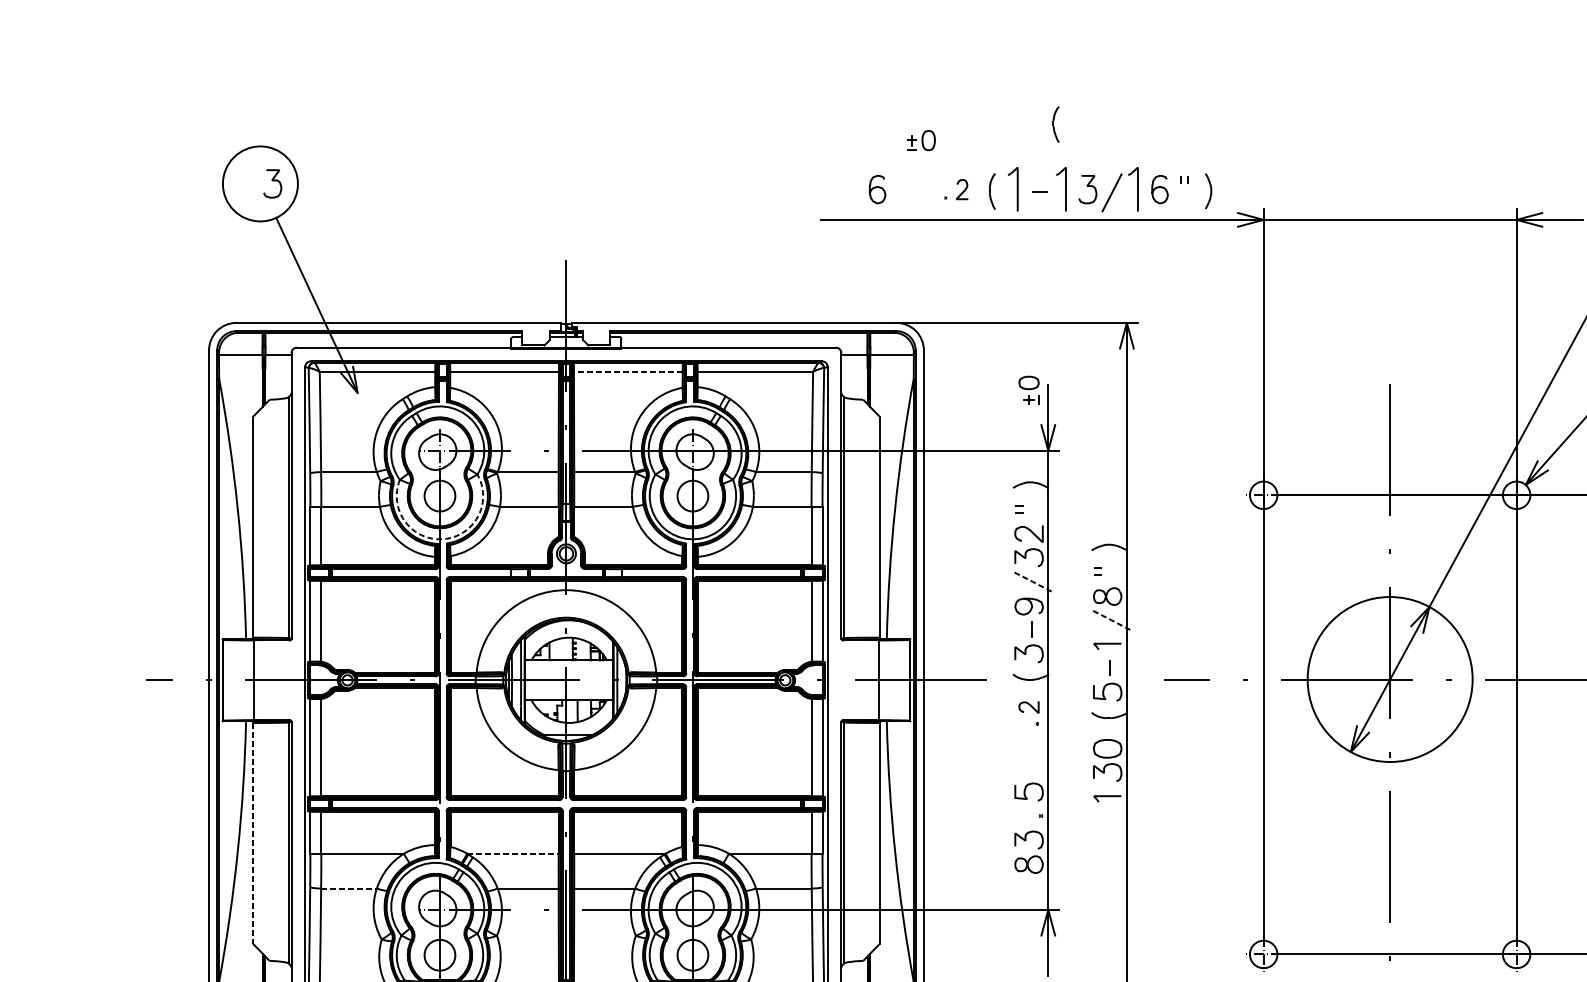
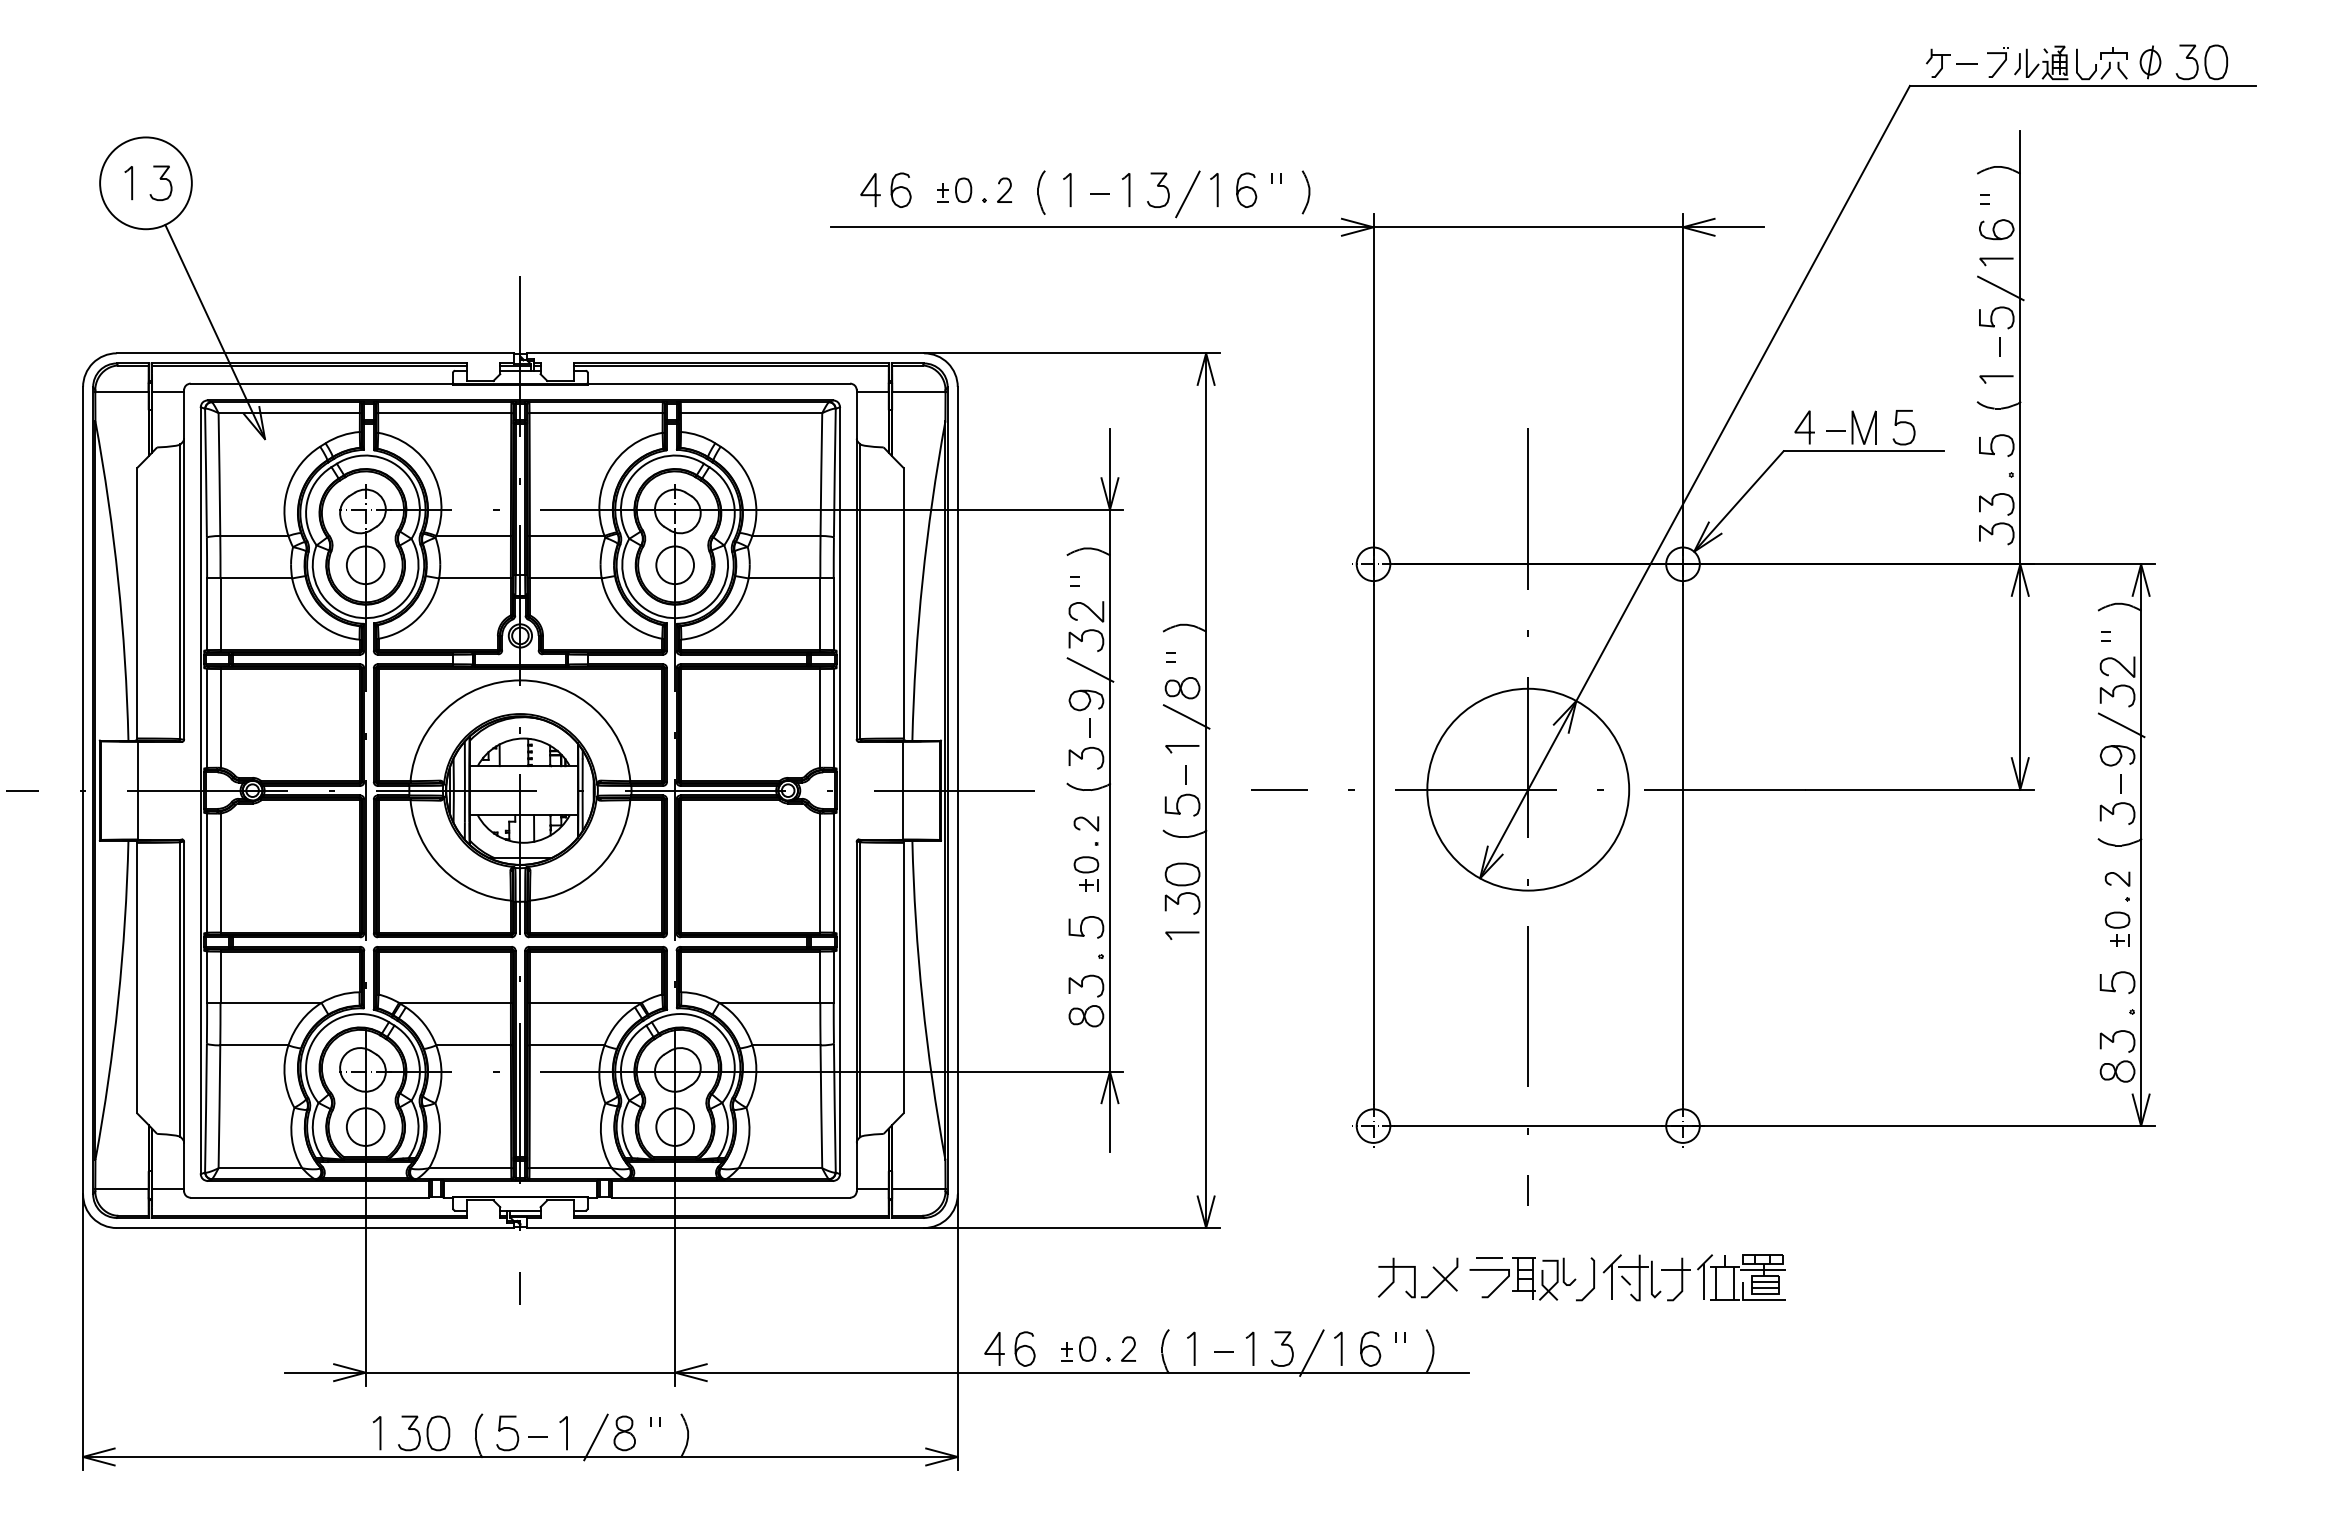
part: (1056, 124) -> (1119, 110), removed
part: (921, 139) -> (954, 189), moved
part: (246, 184) -> (128, 183), added
line: (855, 189) -> (874, 190), added
part: (1013, 189) -> (1067, 190), size x0.62
part: (1060, 189) -> (1125, 190), size x0.62
part: (1133, 189) -> (1214, 190), size x0.62
line: (628, 372) -> (596, 413), dashed -> solid
part: (1029, 390) -> (1086, 873), moved
arc: (443, 539) -> (369, 618), dashed -> solid
line: (1032, 582) -> (1090, 670), dashed -> solid
line: (1110, 619) -> (1186, 716), dashed -> solid
line: (253, 833) -> (137, 978), dashed -> solid
line: (512, 853) -> (454, 1002), dashed -> solid
line: (349, 888) -> (254, 1045), dashed -> solid

